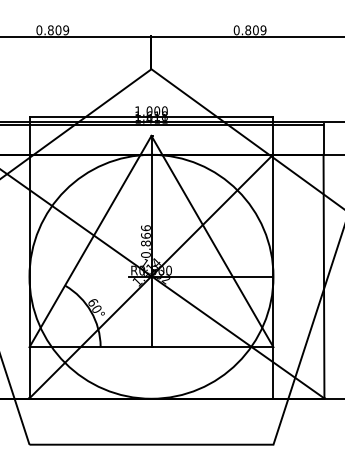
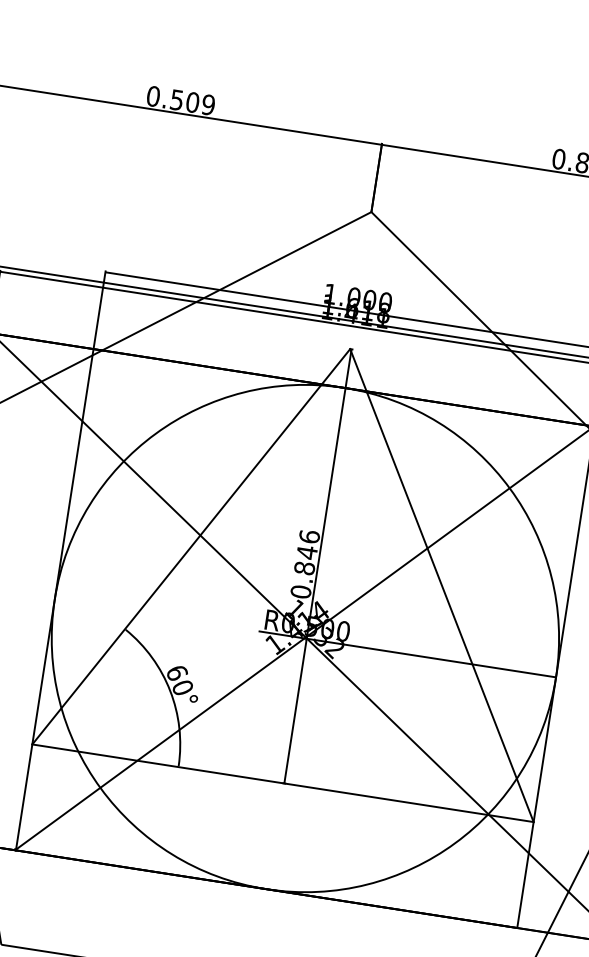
text: (50, 30) -> (176, 100), 0.809 -> 0.509
text: (145, 235) -> (306, 551), 0.866 -> 0.846

